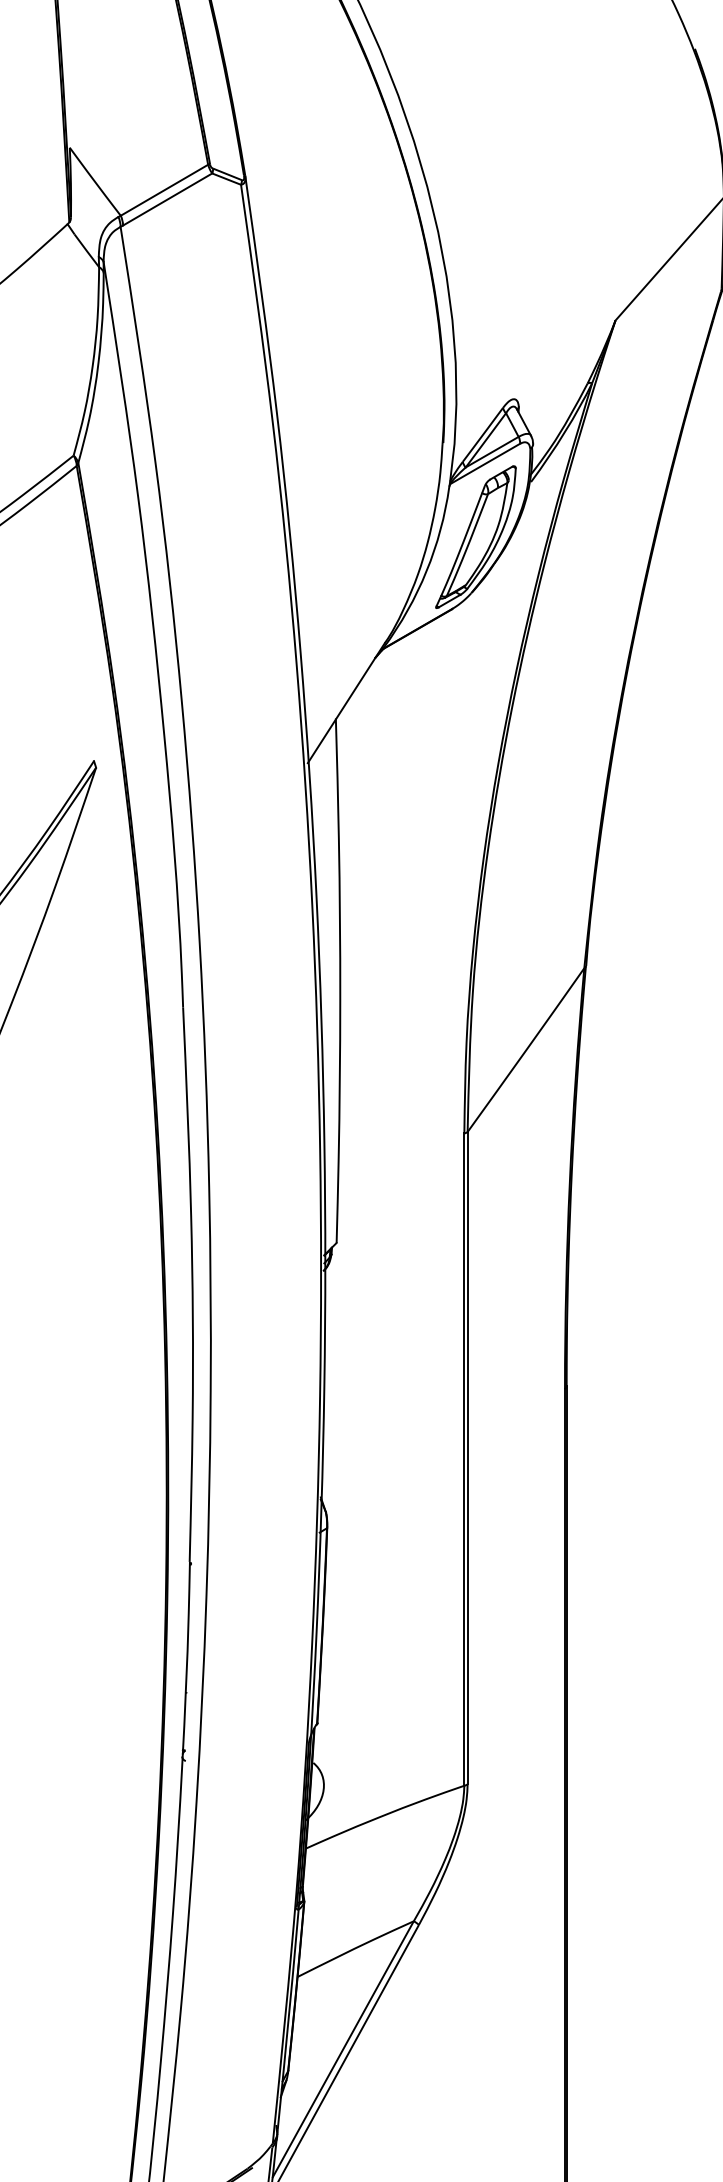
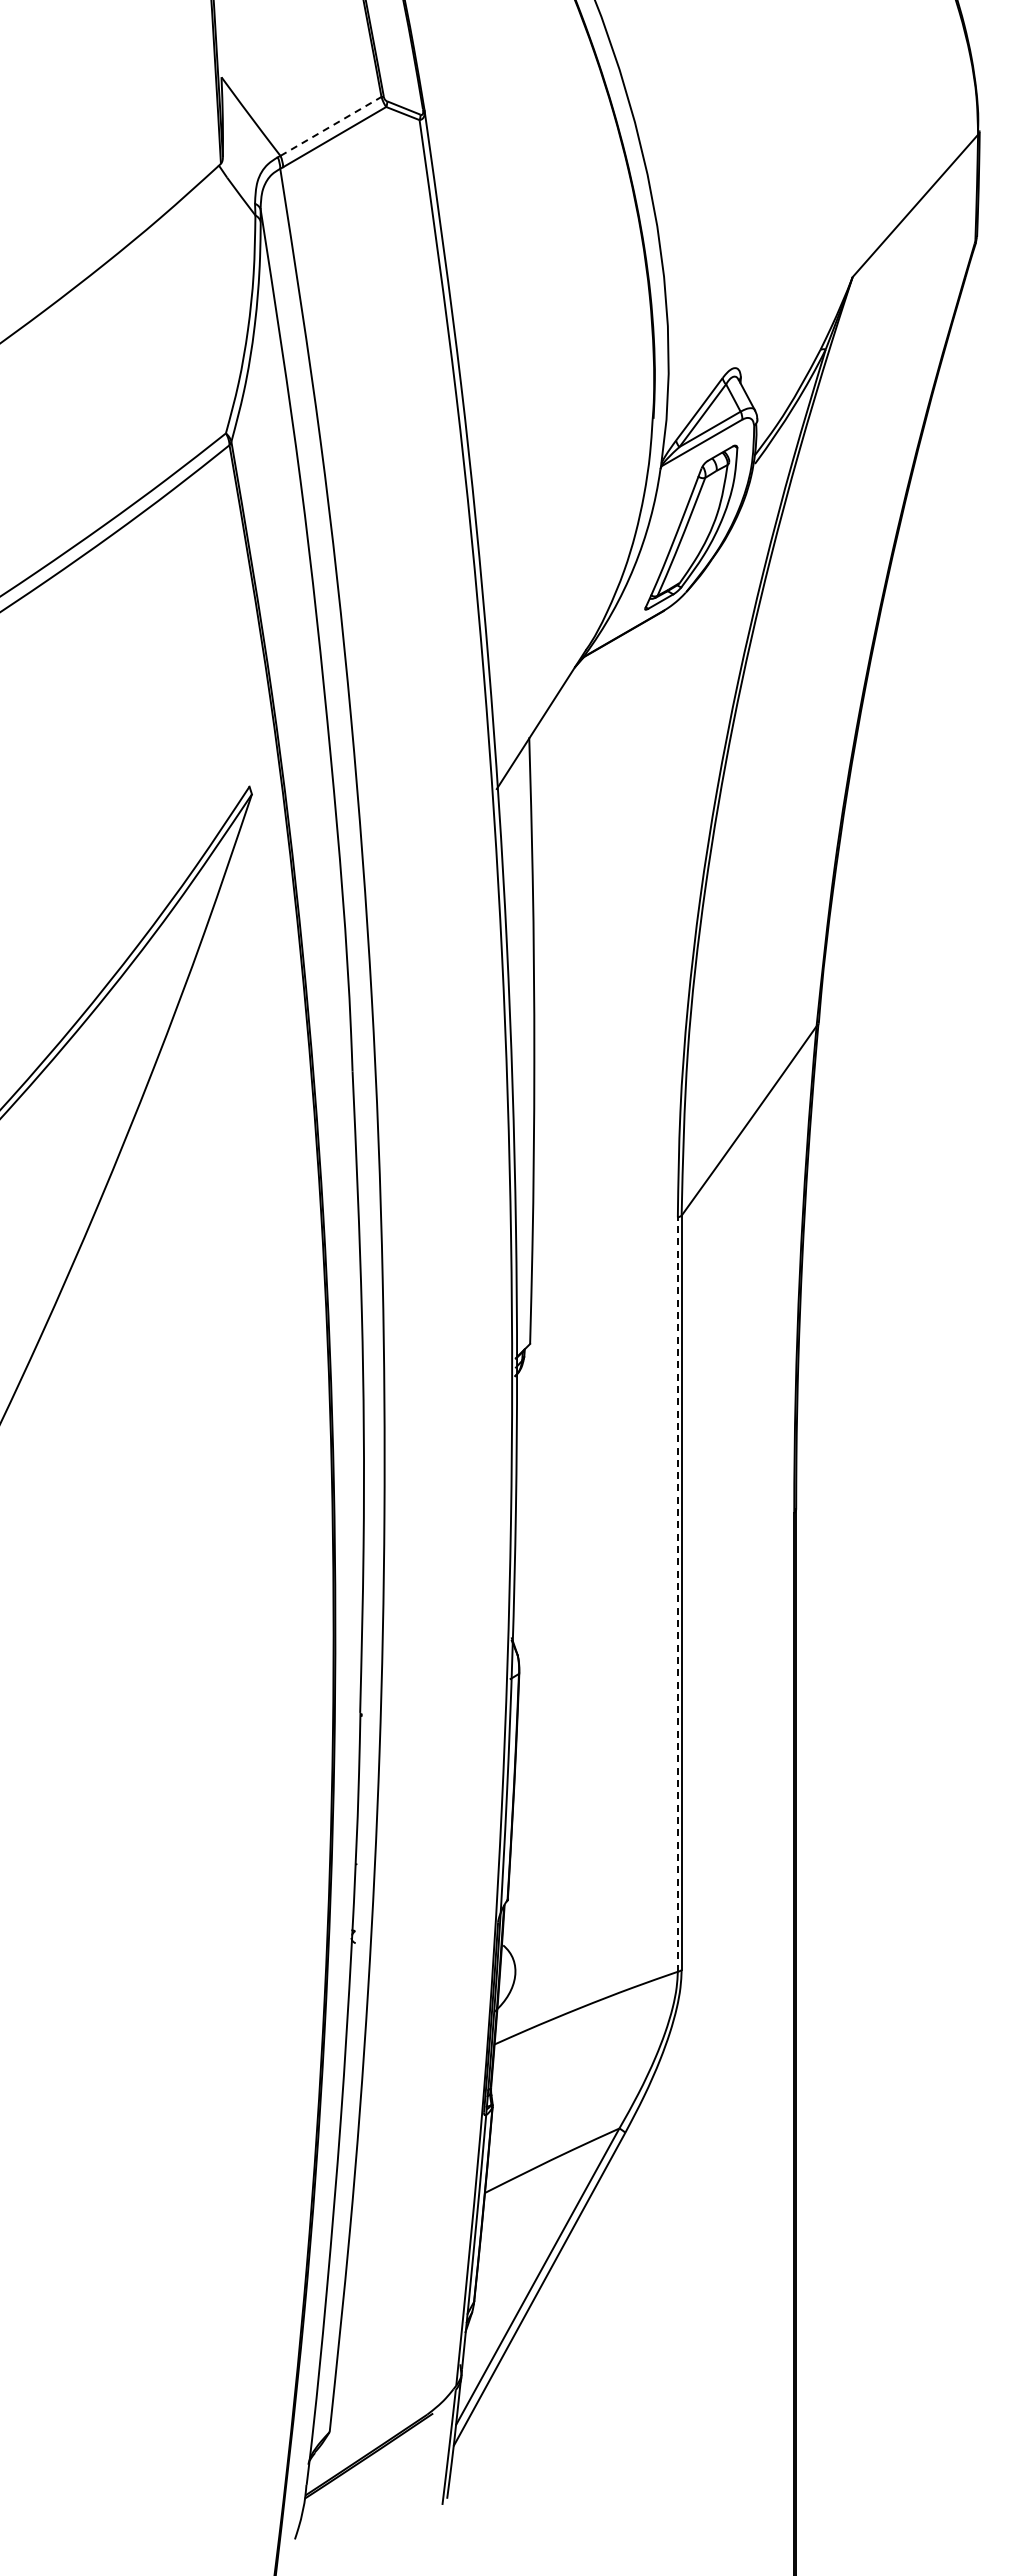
line: (164, 190) -> (331, 126), solid -> dashed
line: (464, 1459) -> (677, 1594), solid -> dashed

